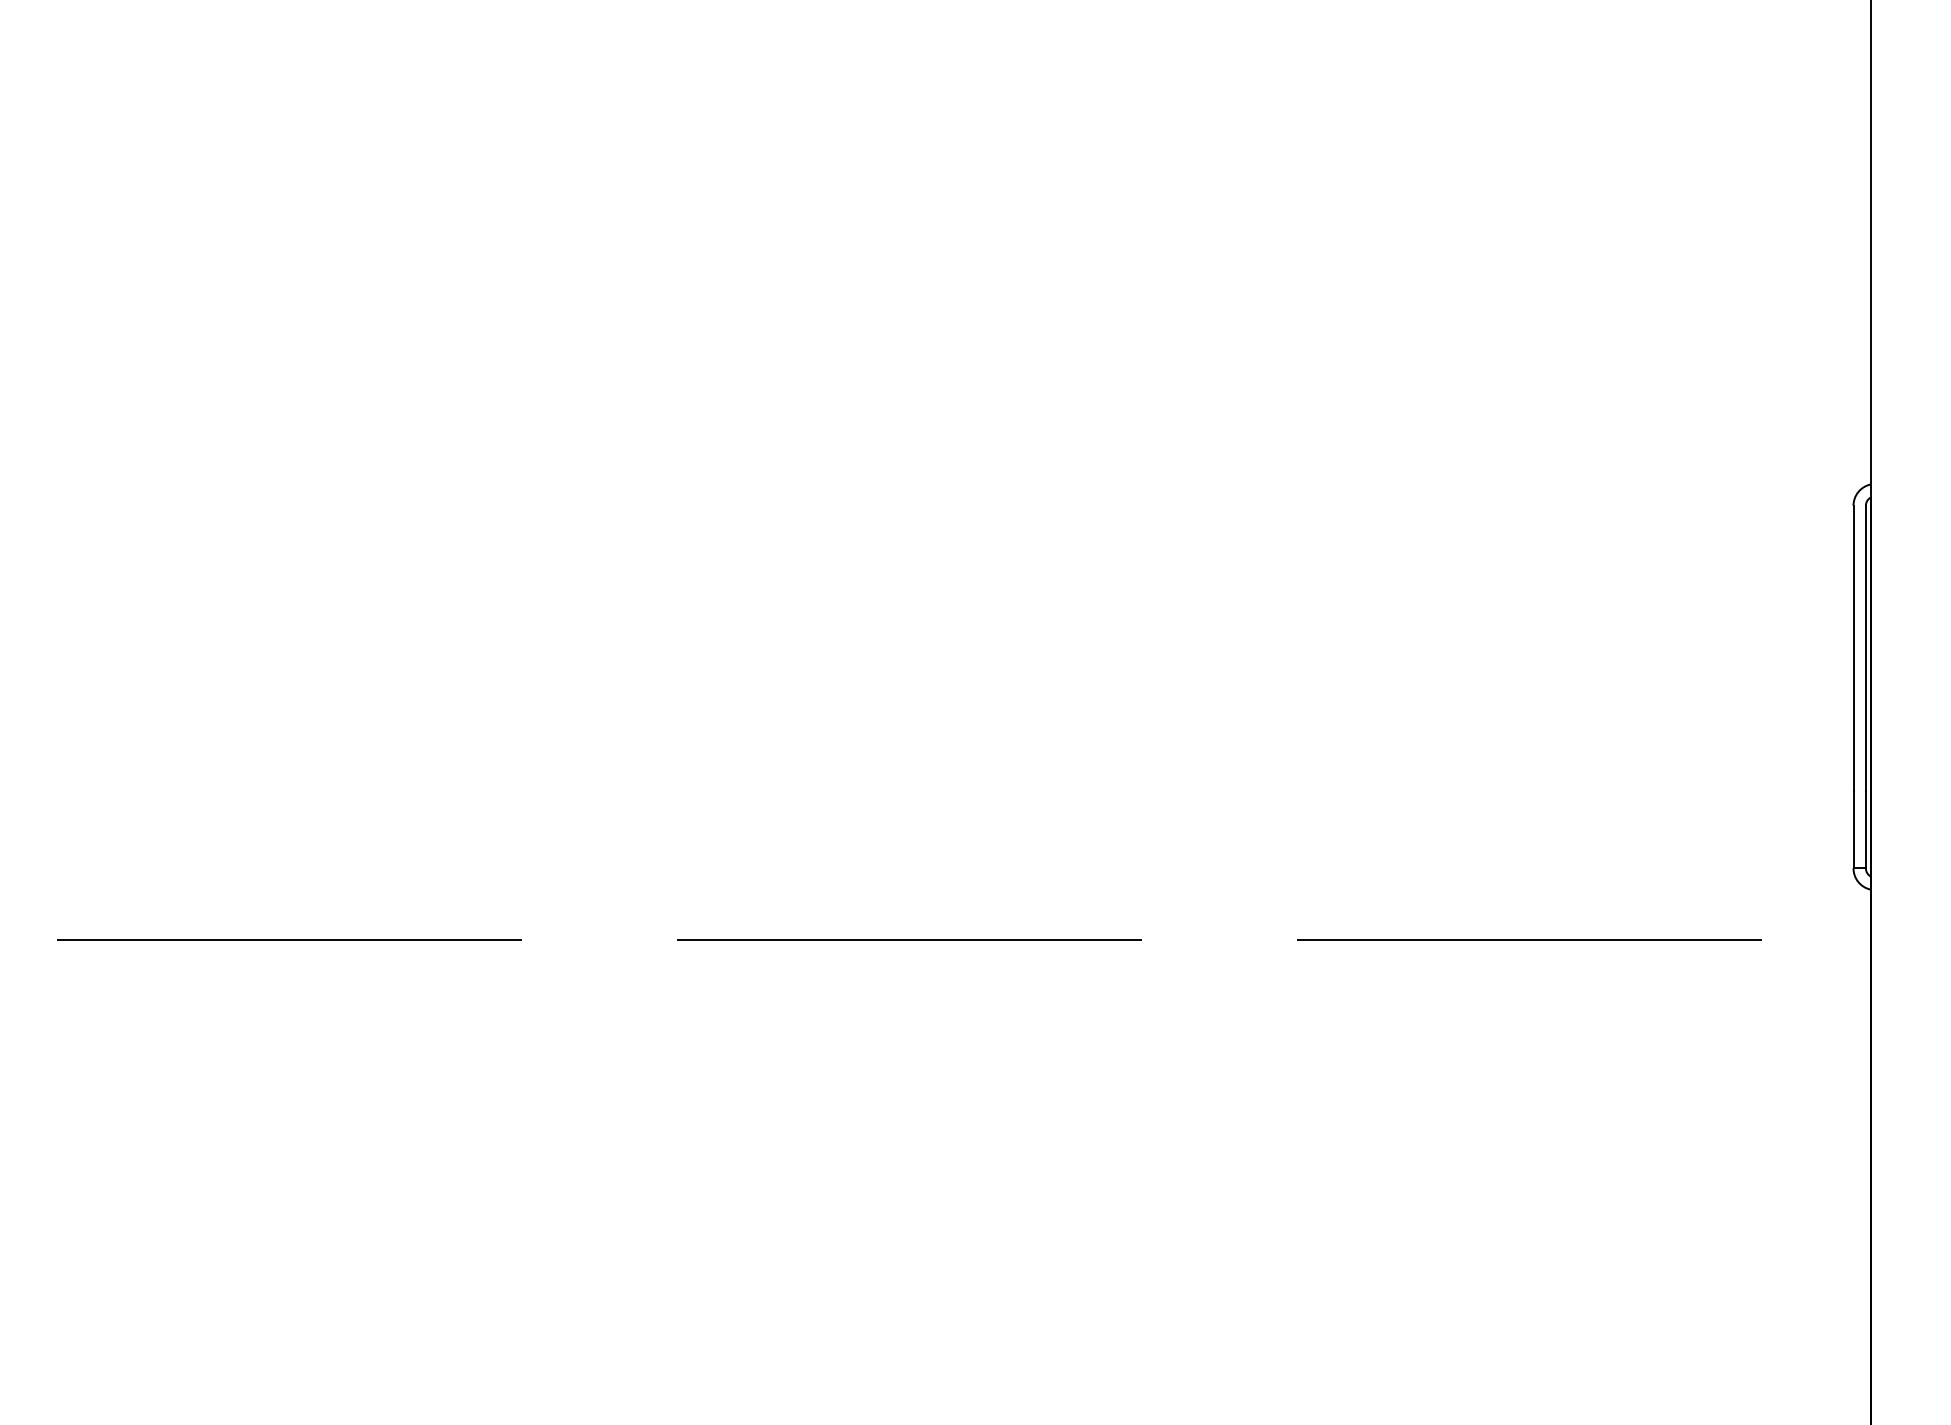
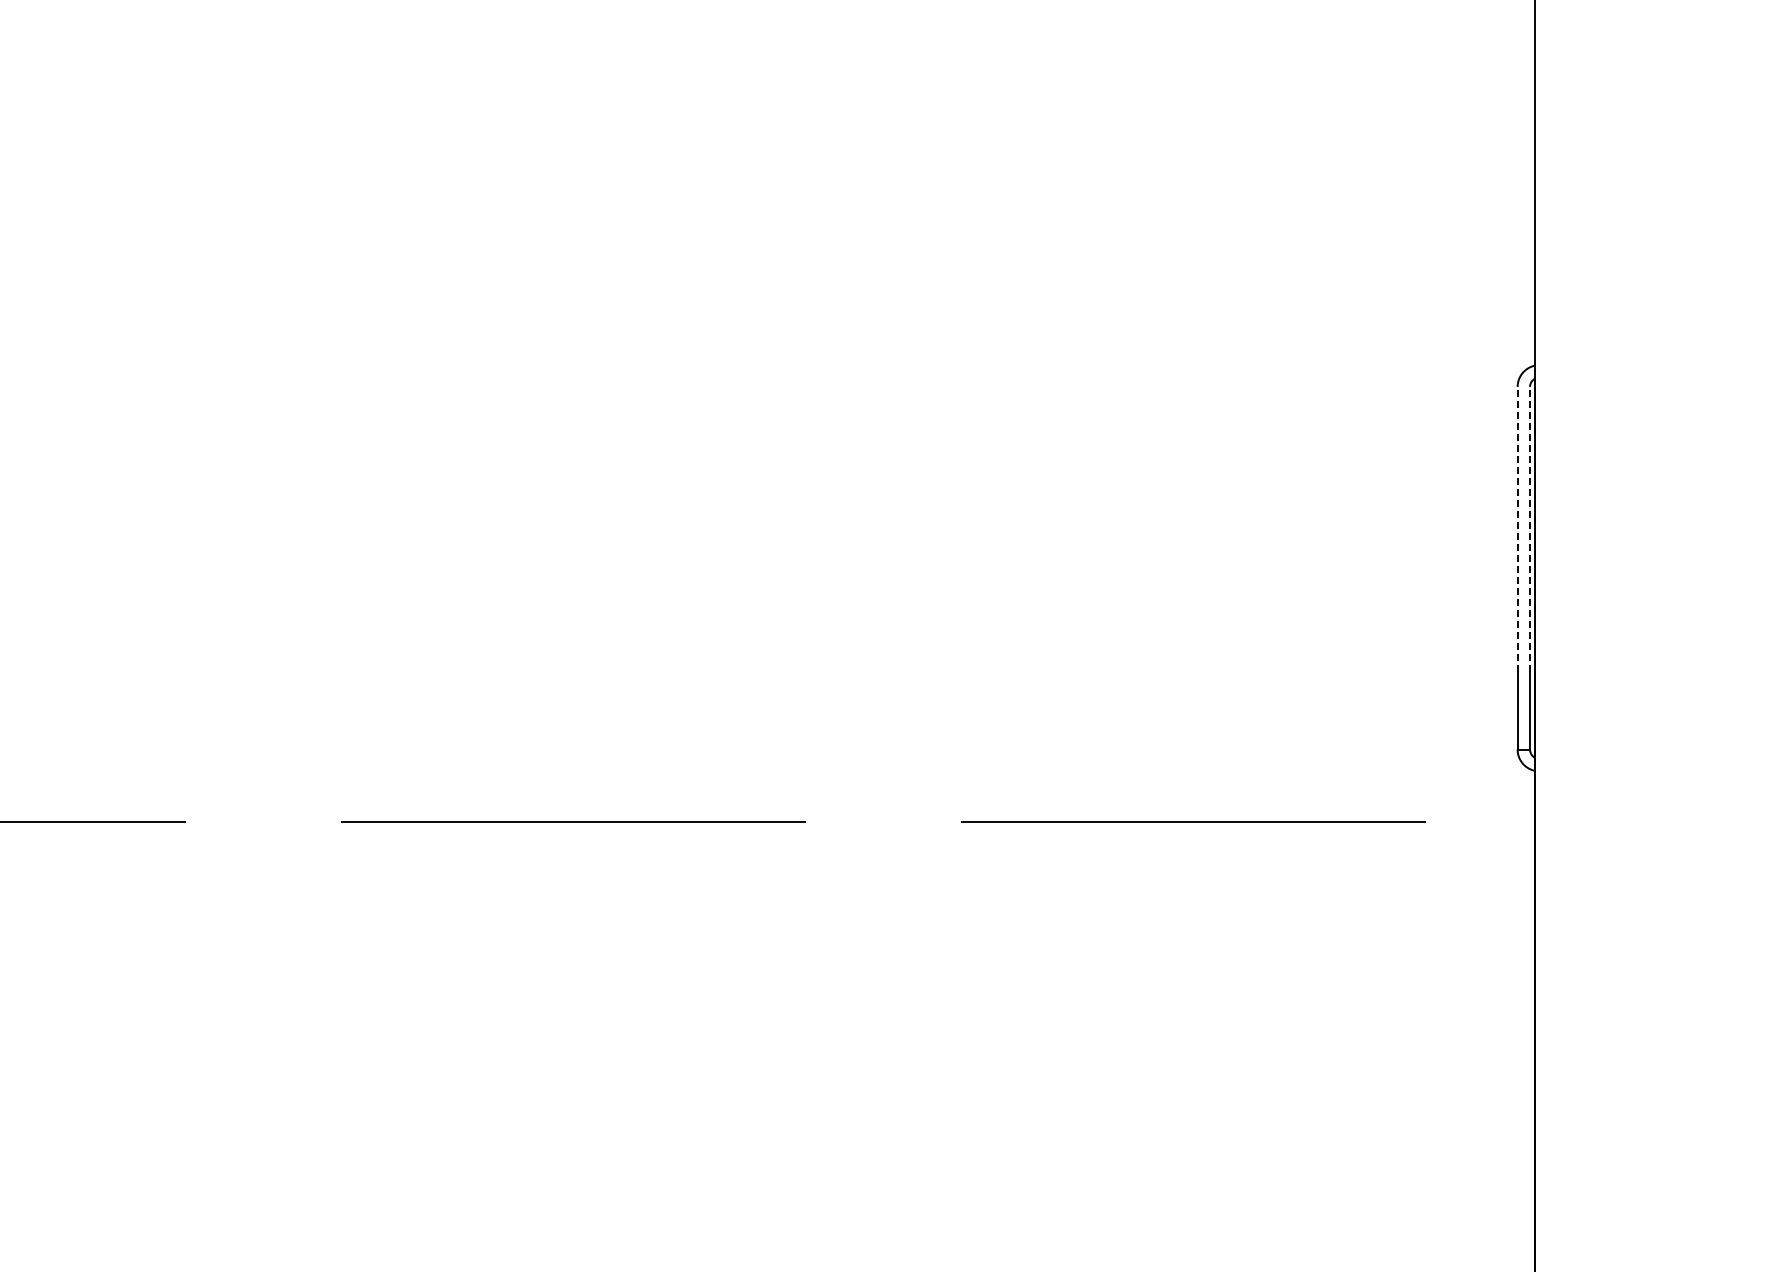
line: (1853, 648) -> (1517, 529), solid -> dashed
line: (1865, 648) -> (1529, 529), solid -> dashed

